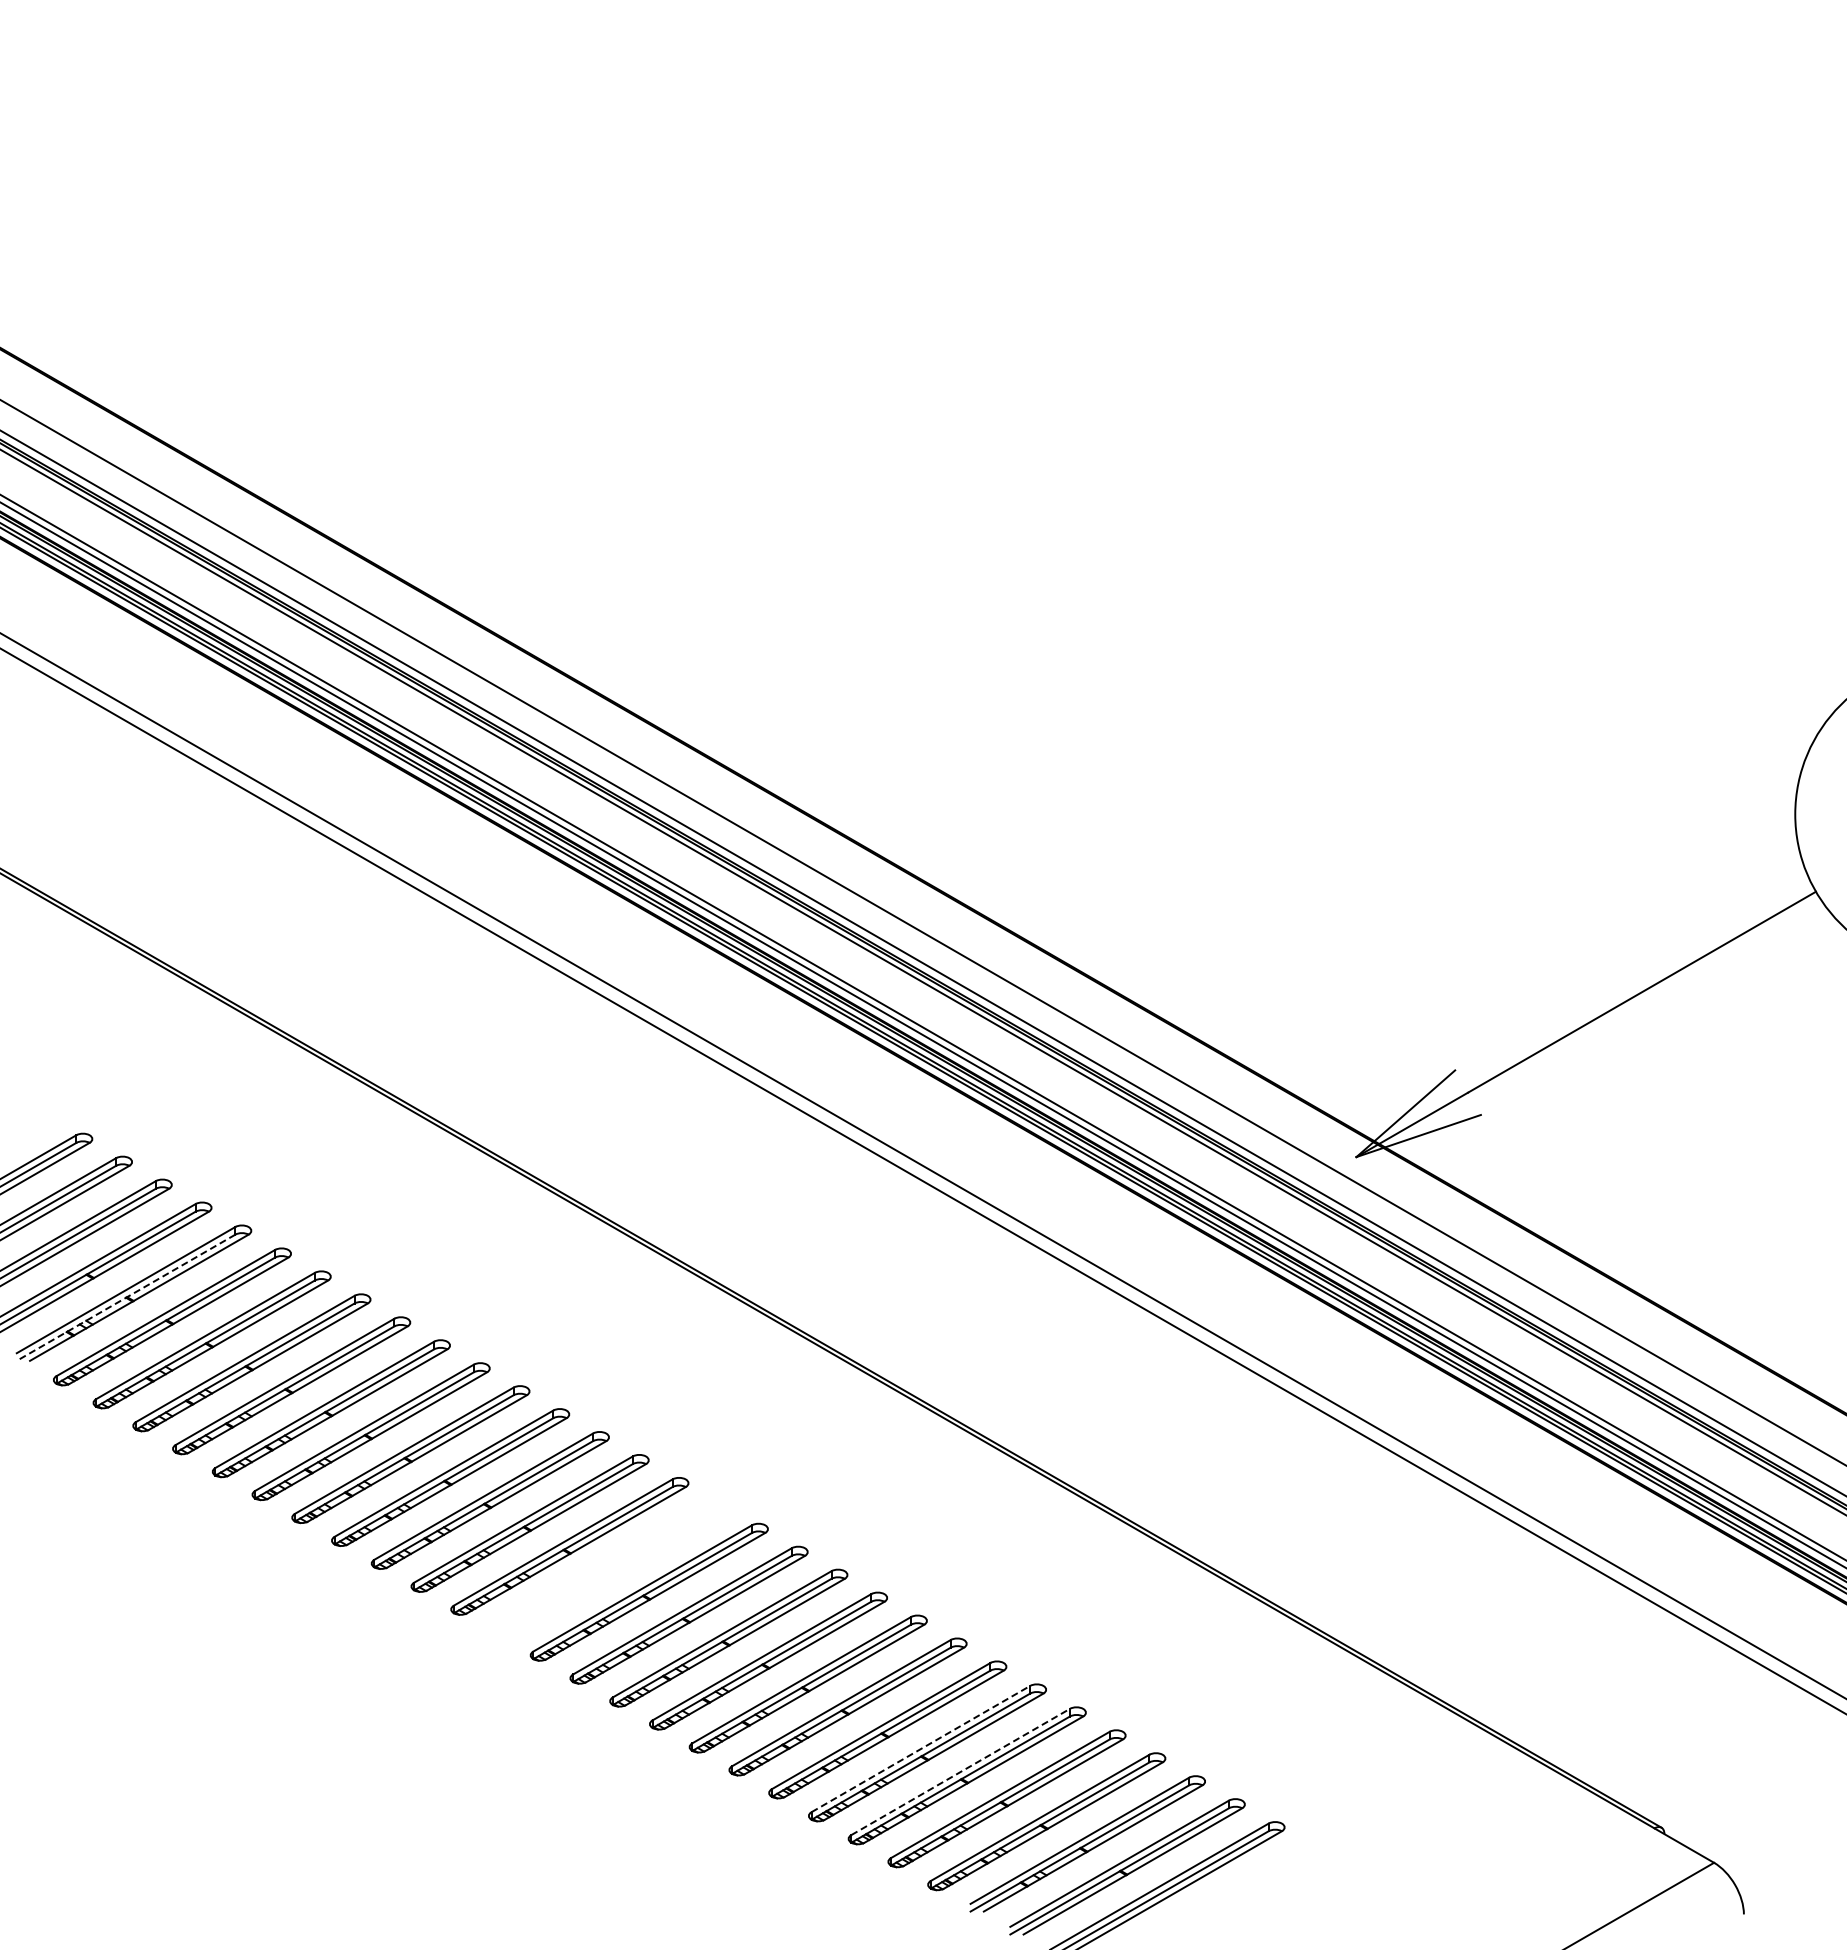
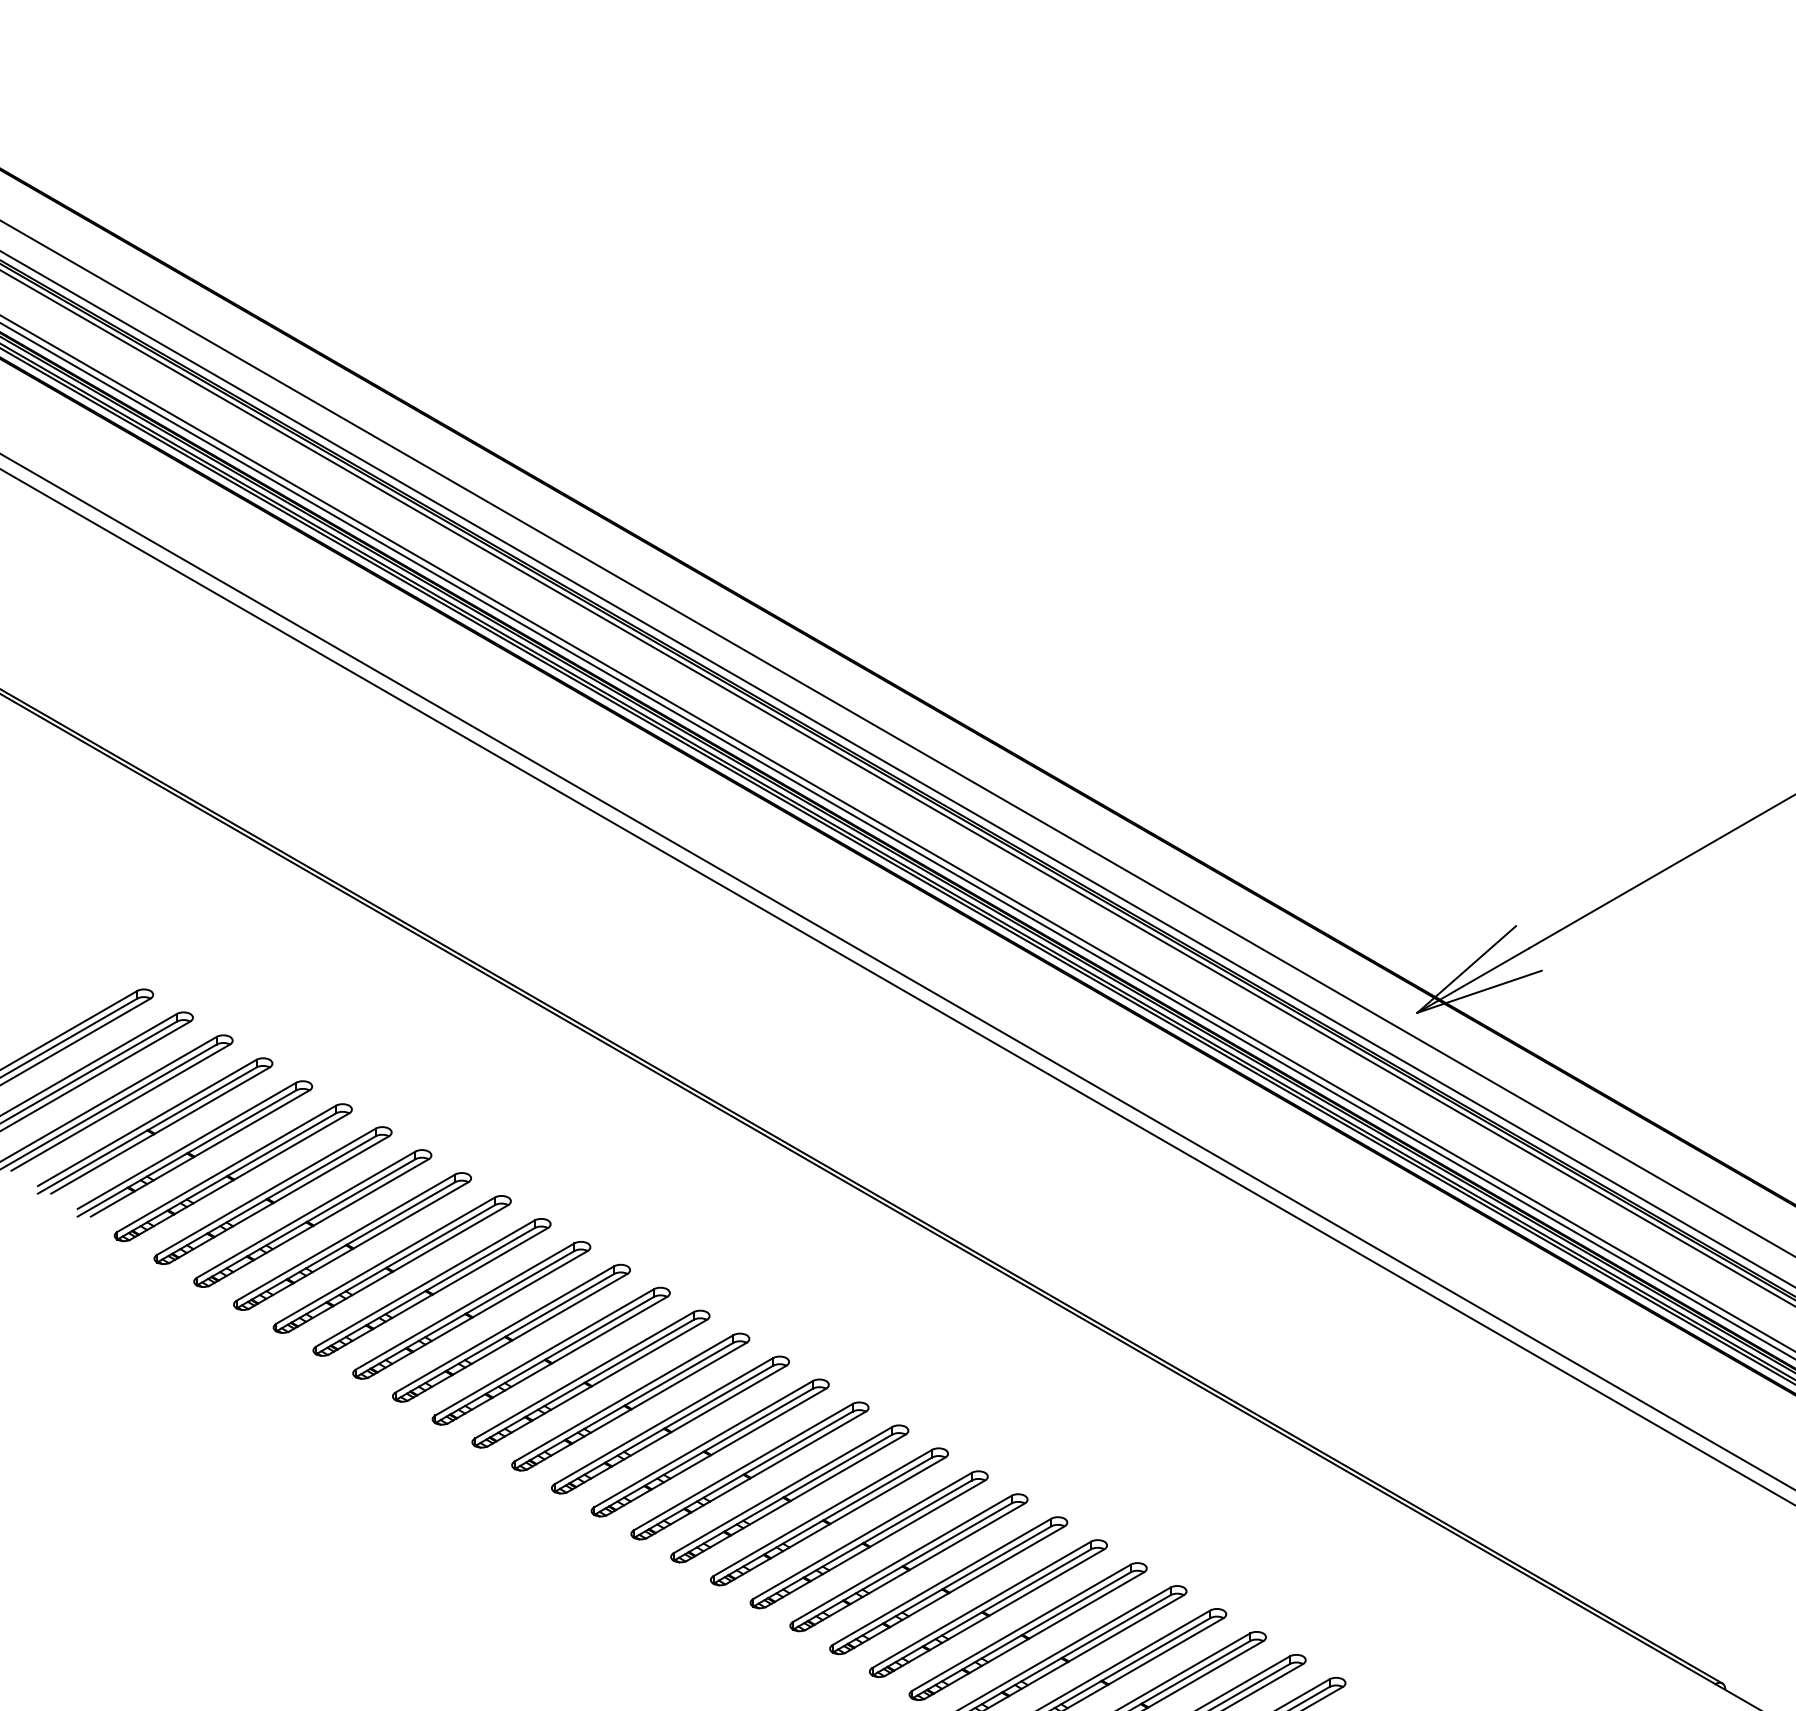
line: (125, 1298) -> (186, 1154), dashed -> solid
part: (609, 1569) -> (670, 1425), added
line: (921, 1748) -> (982, 1604), dashed -> solid
line: (961, 1771) -> (1022, 1627), dashed -> solid

